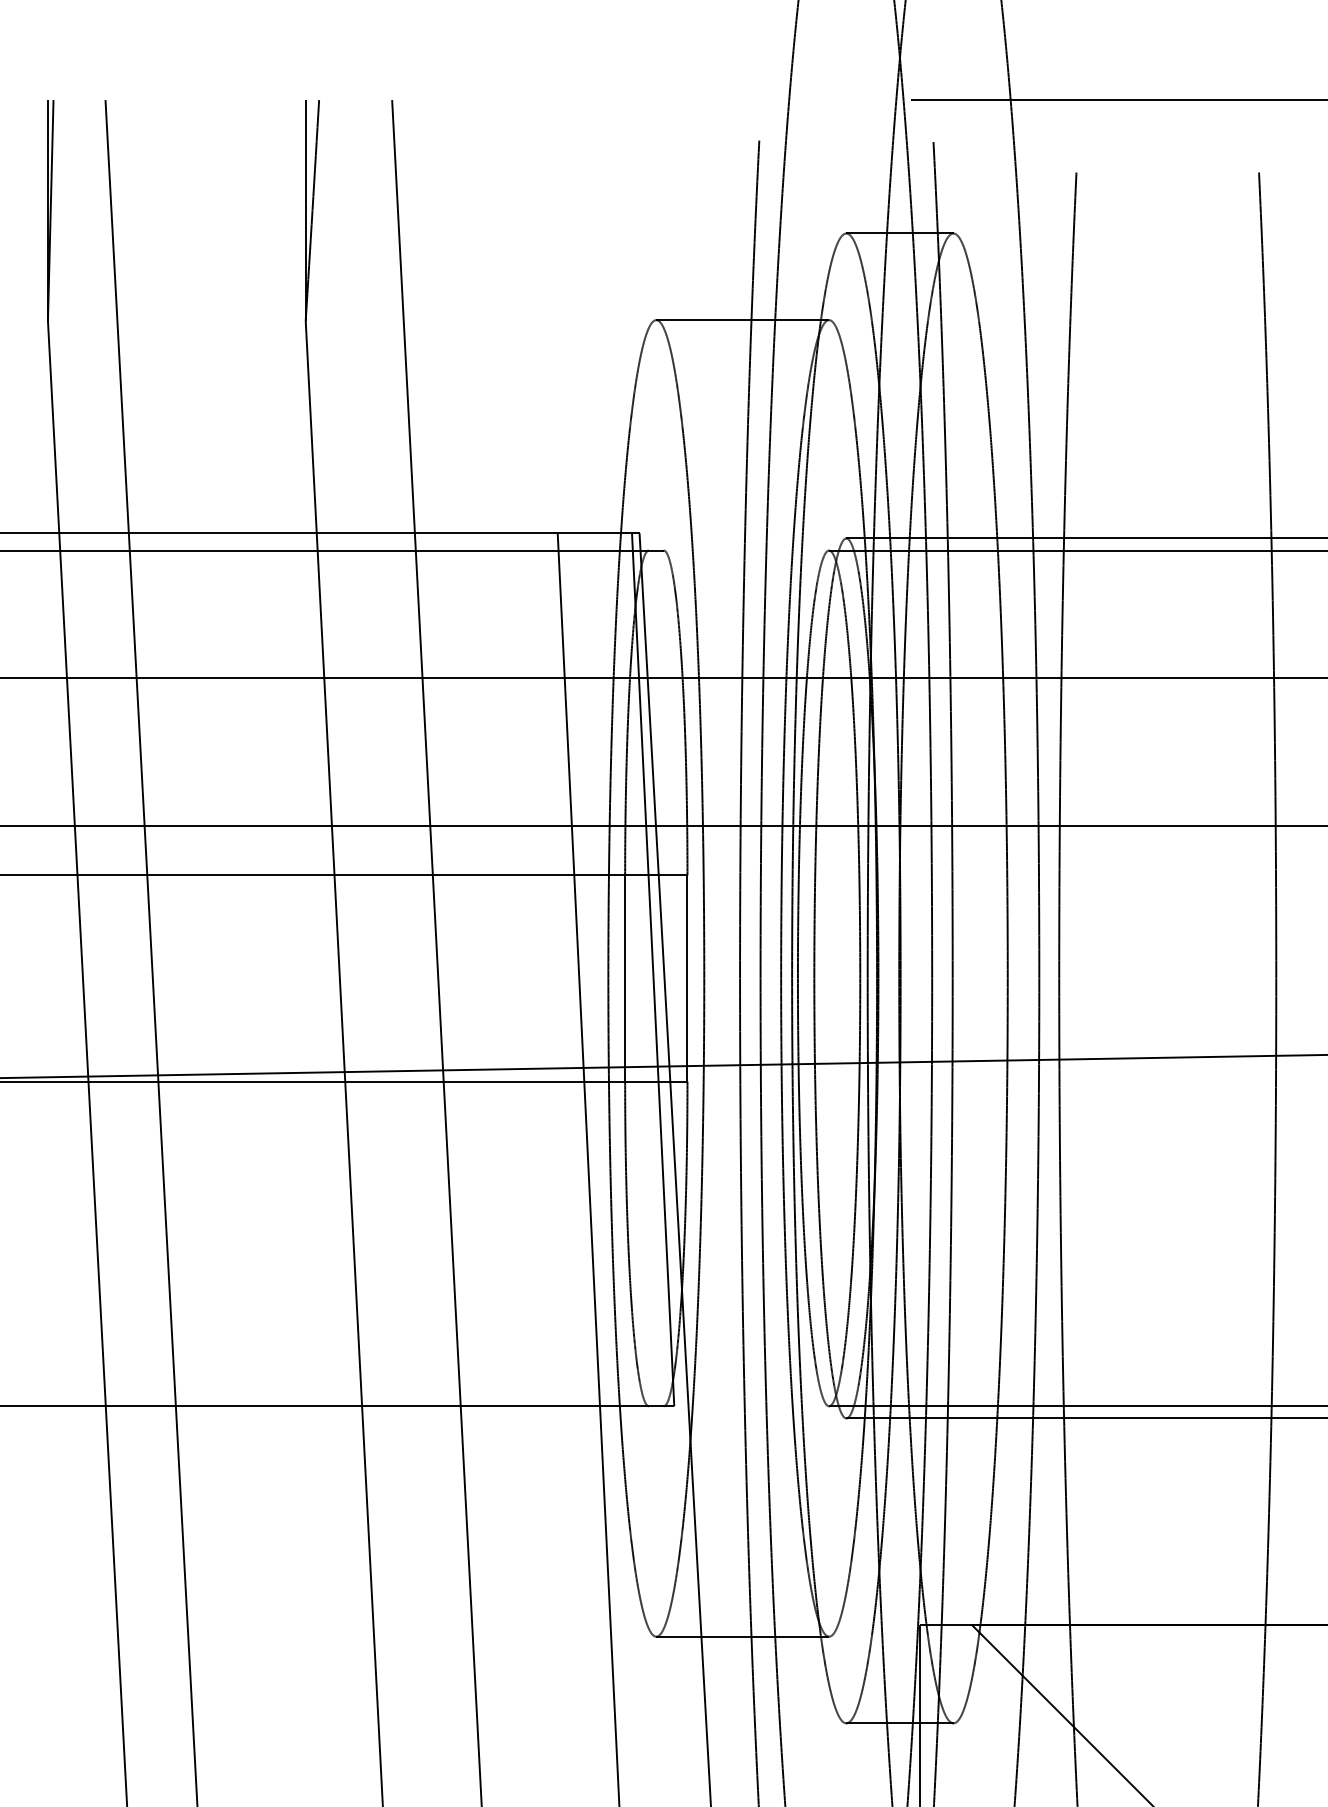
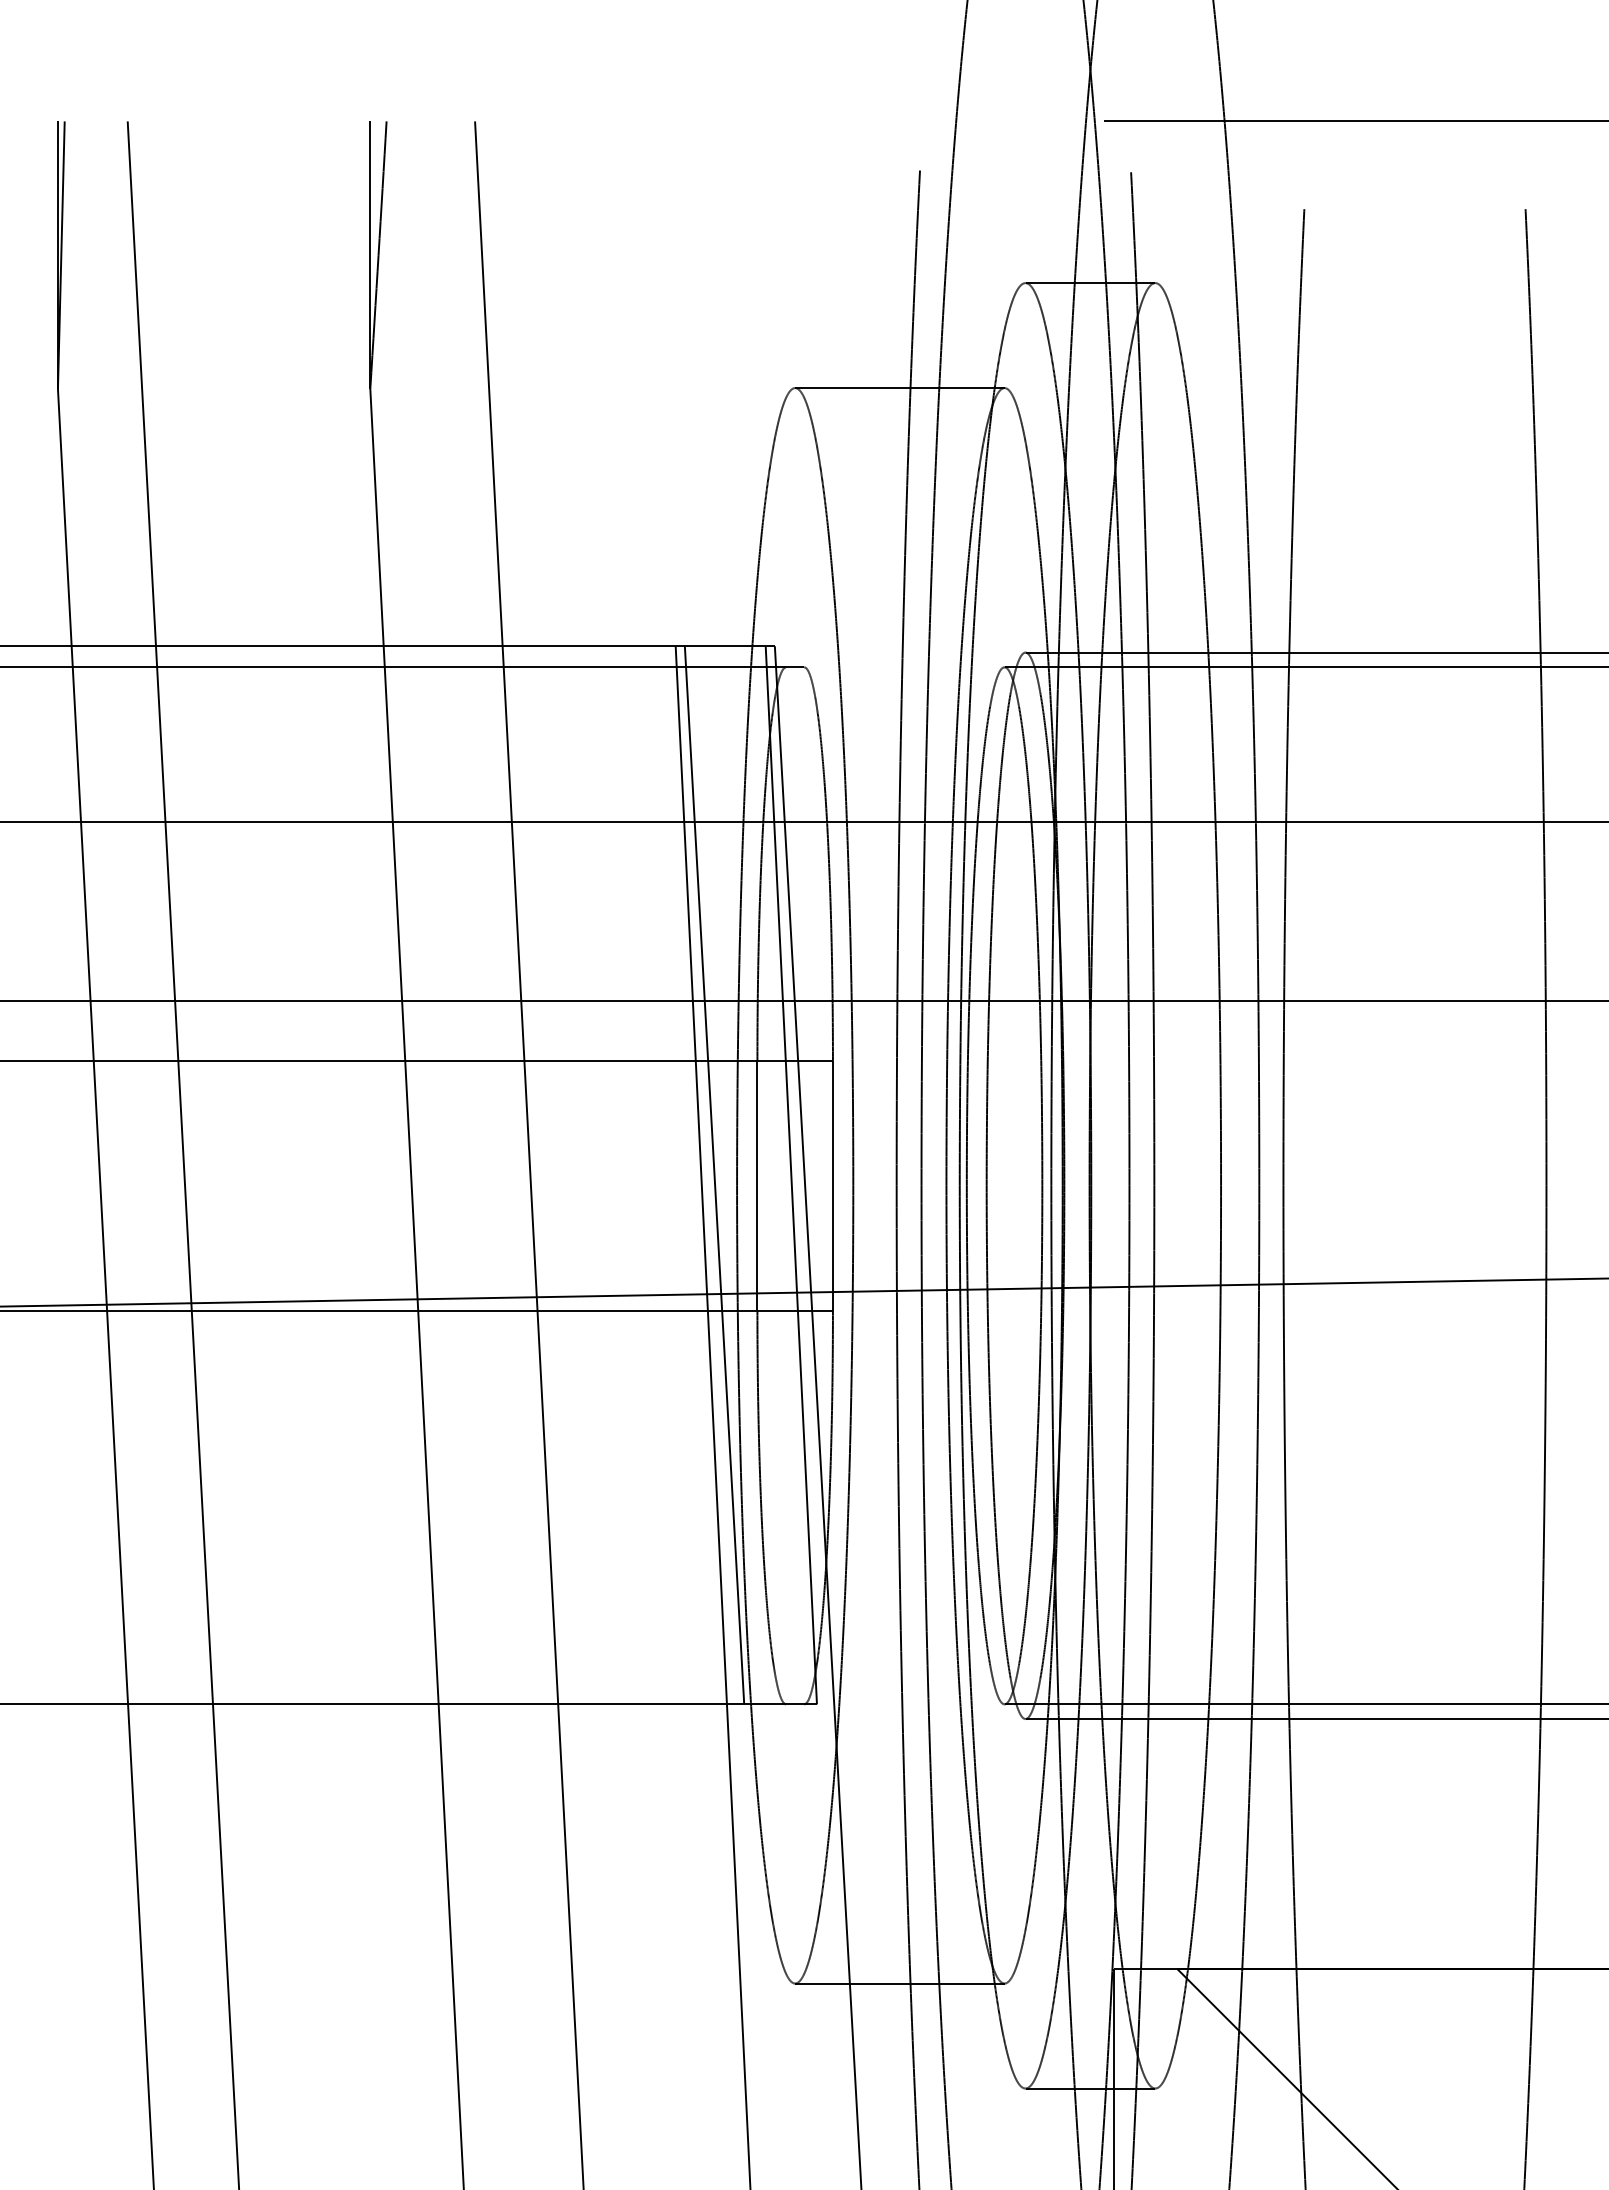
line: (589, 969) -> (714, 1175), added

